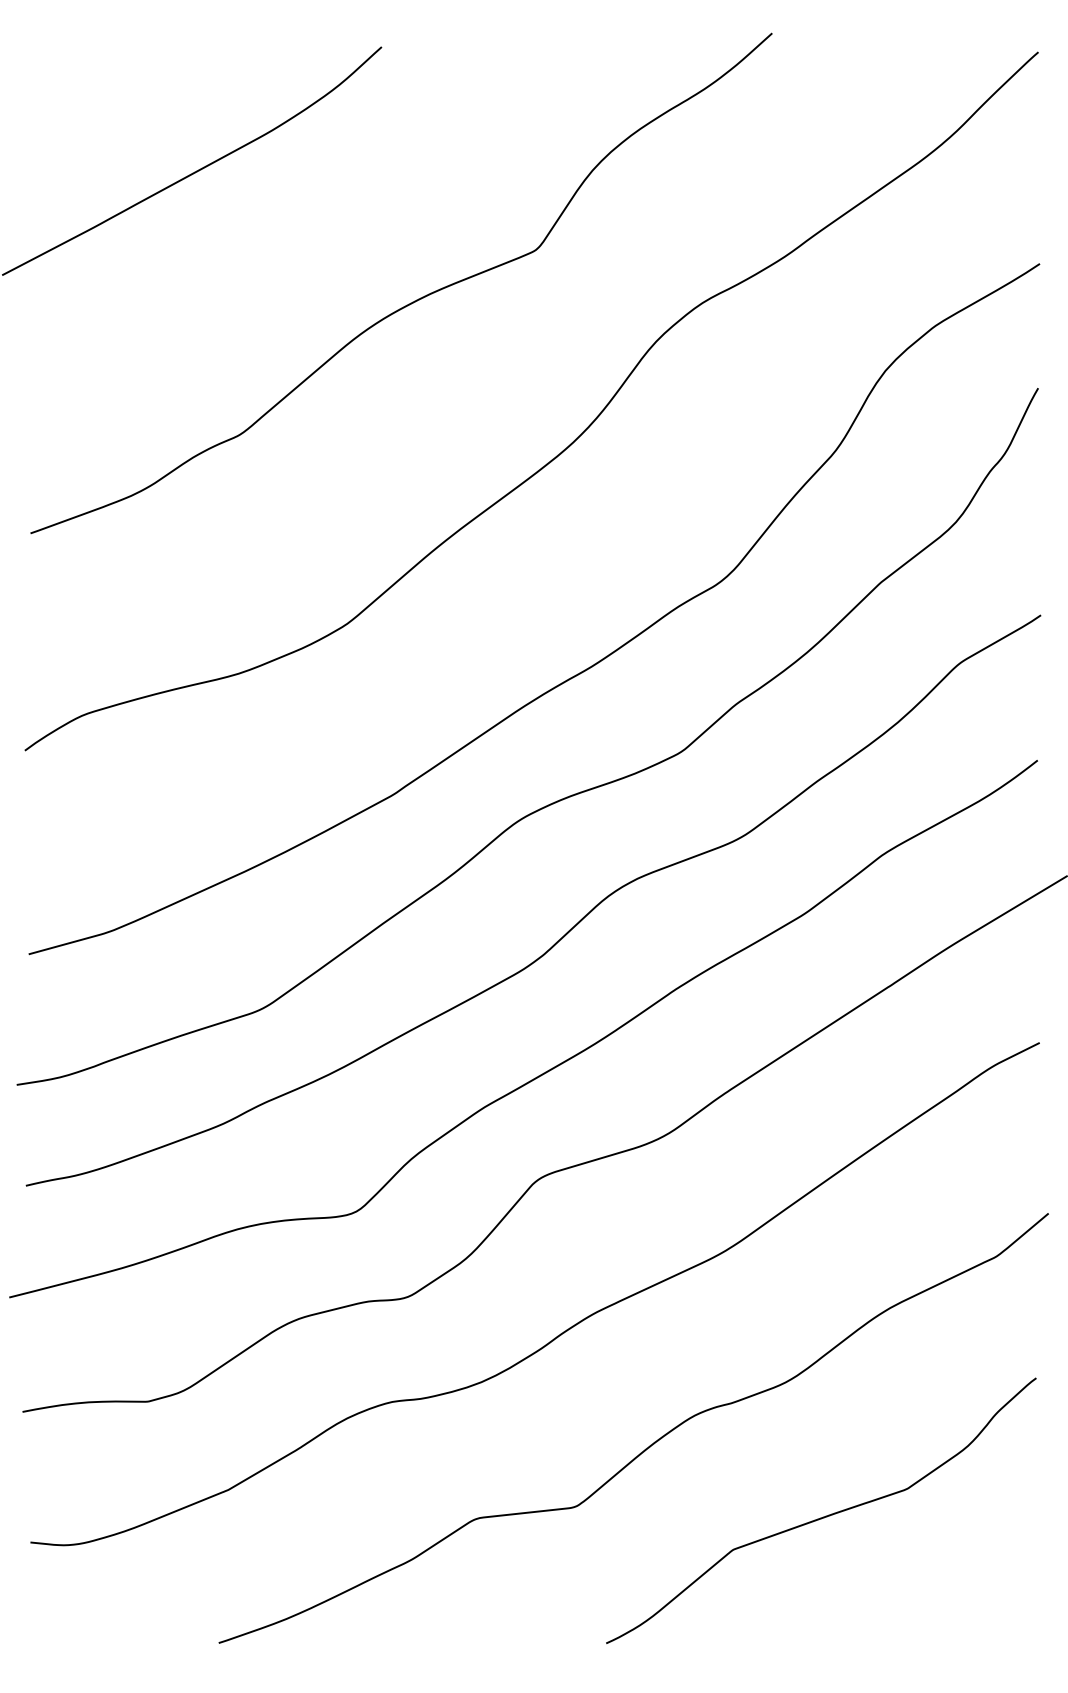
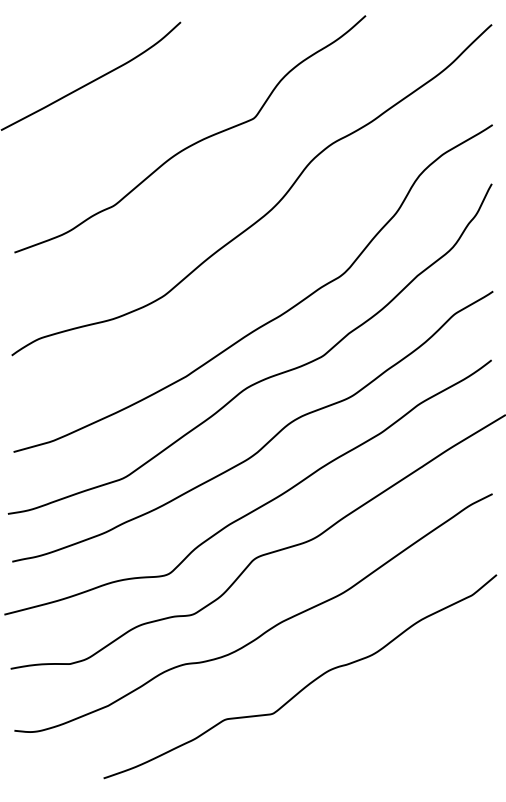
curve: (824, 1514) -> (390, 717), removed

